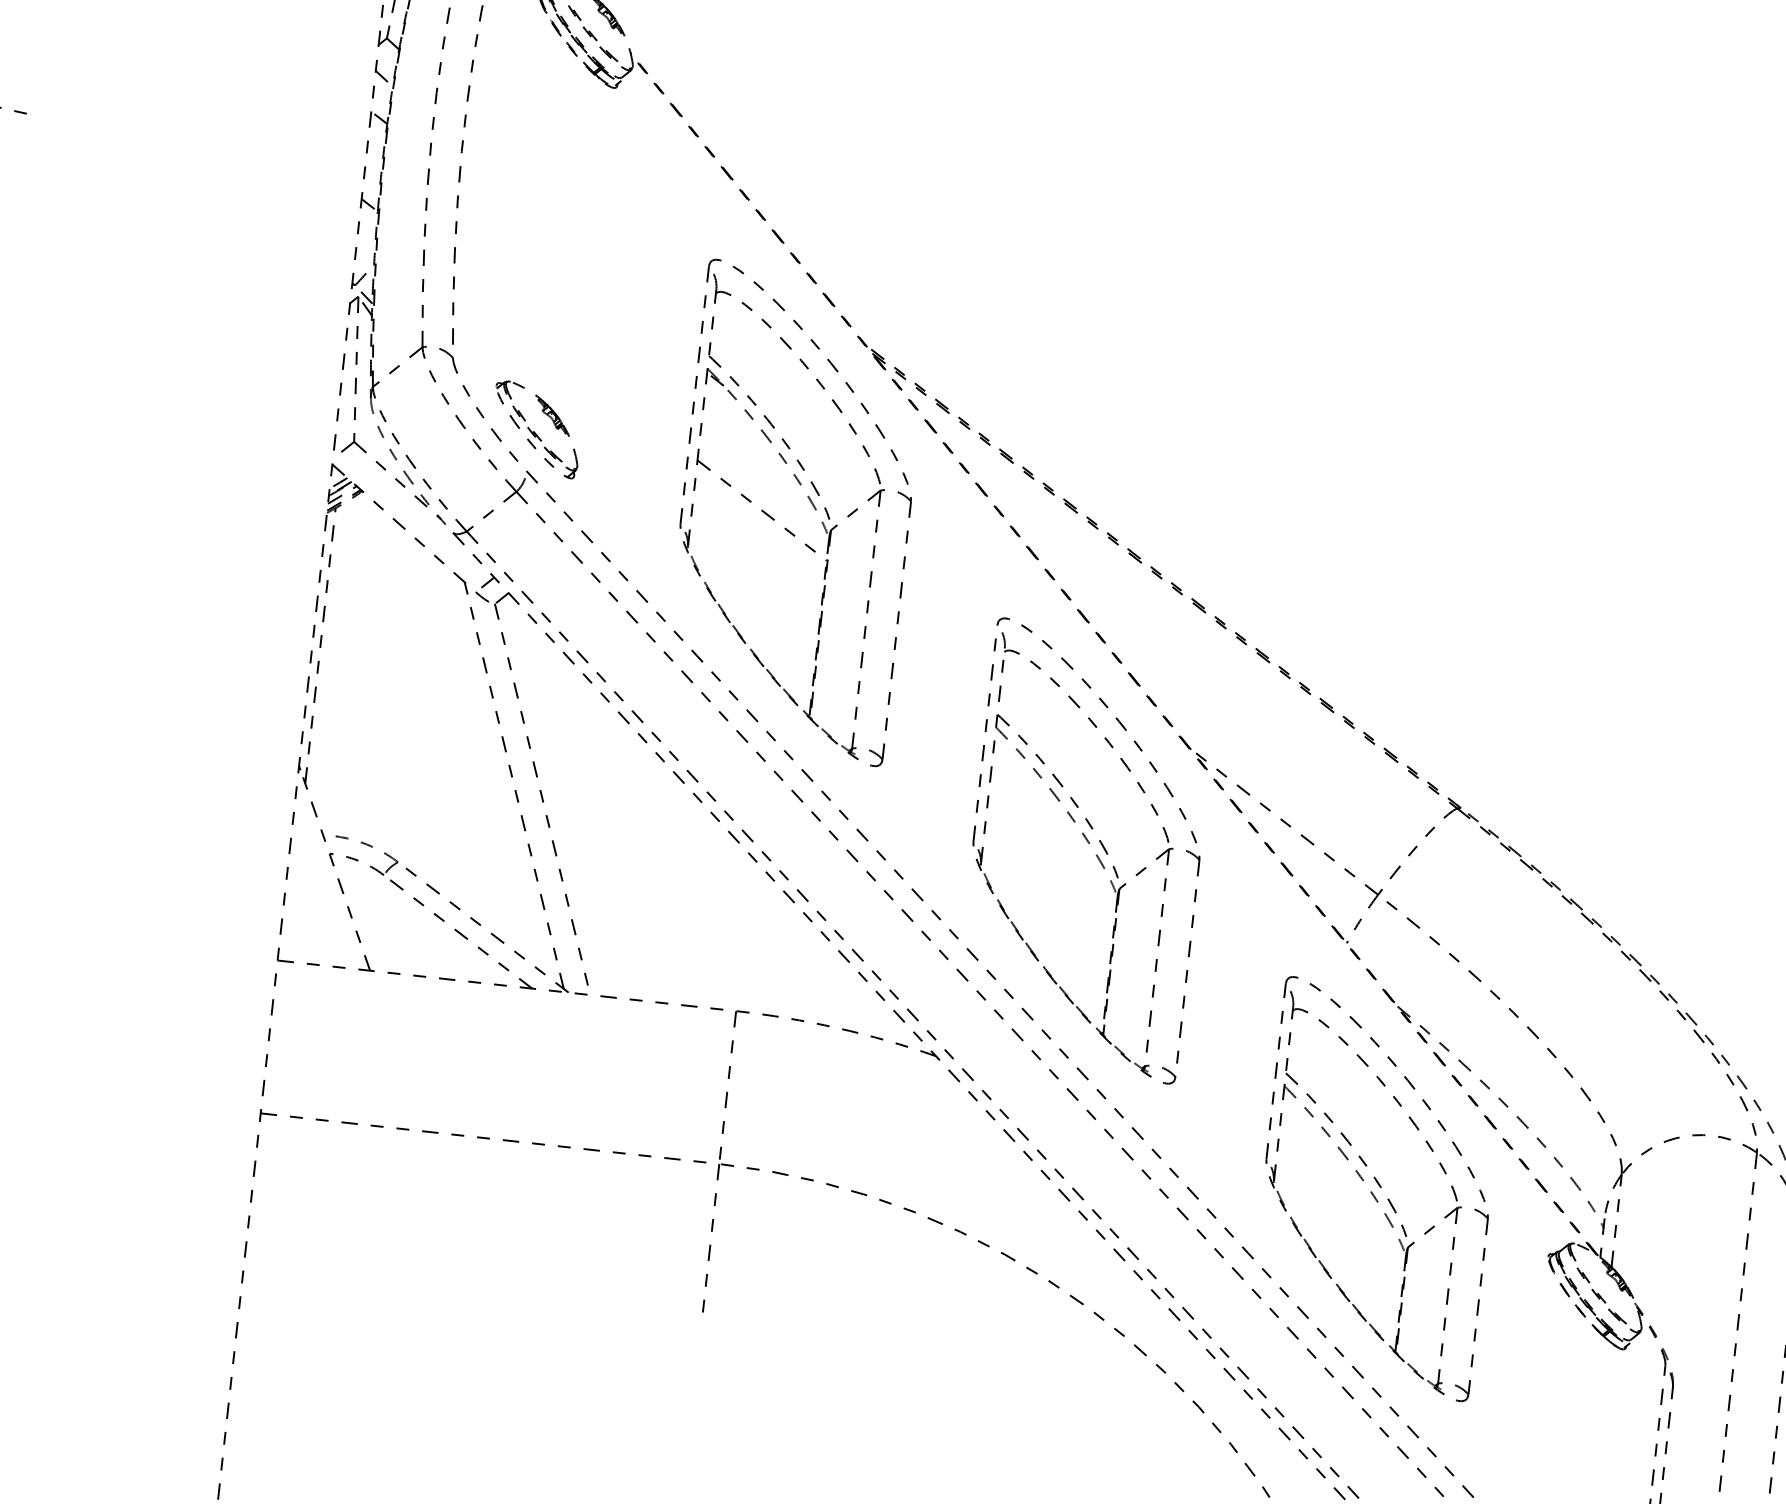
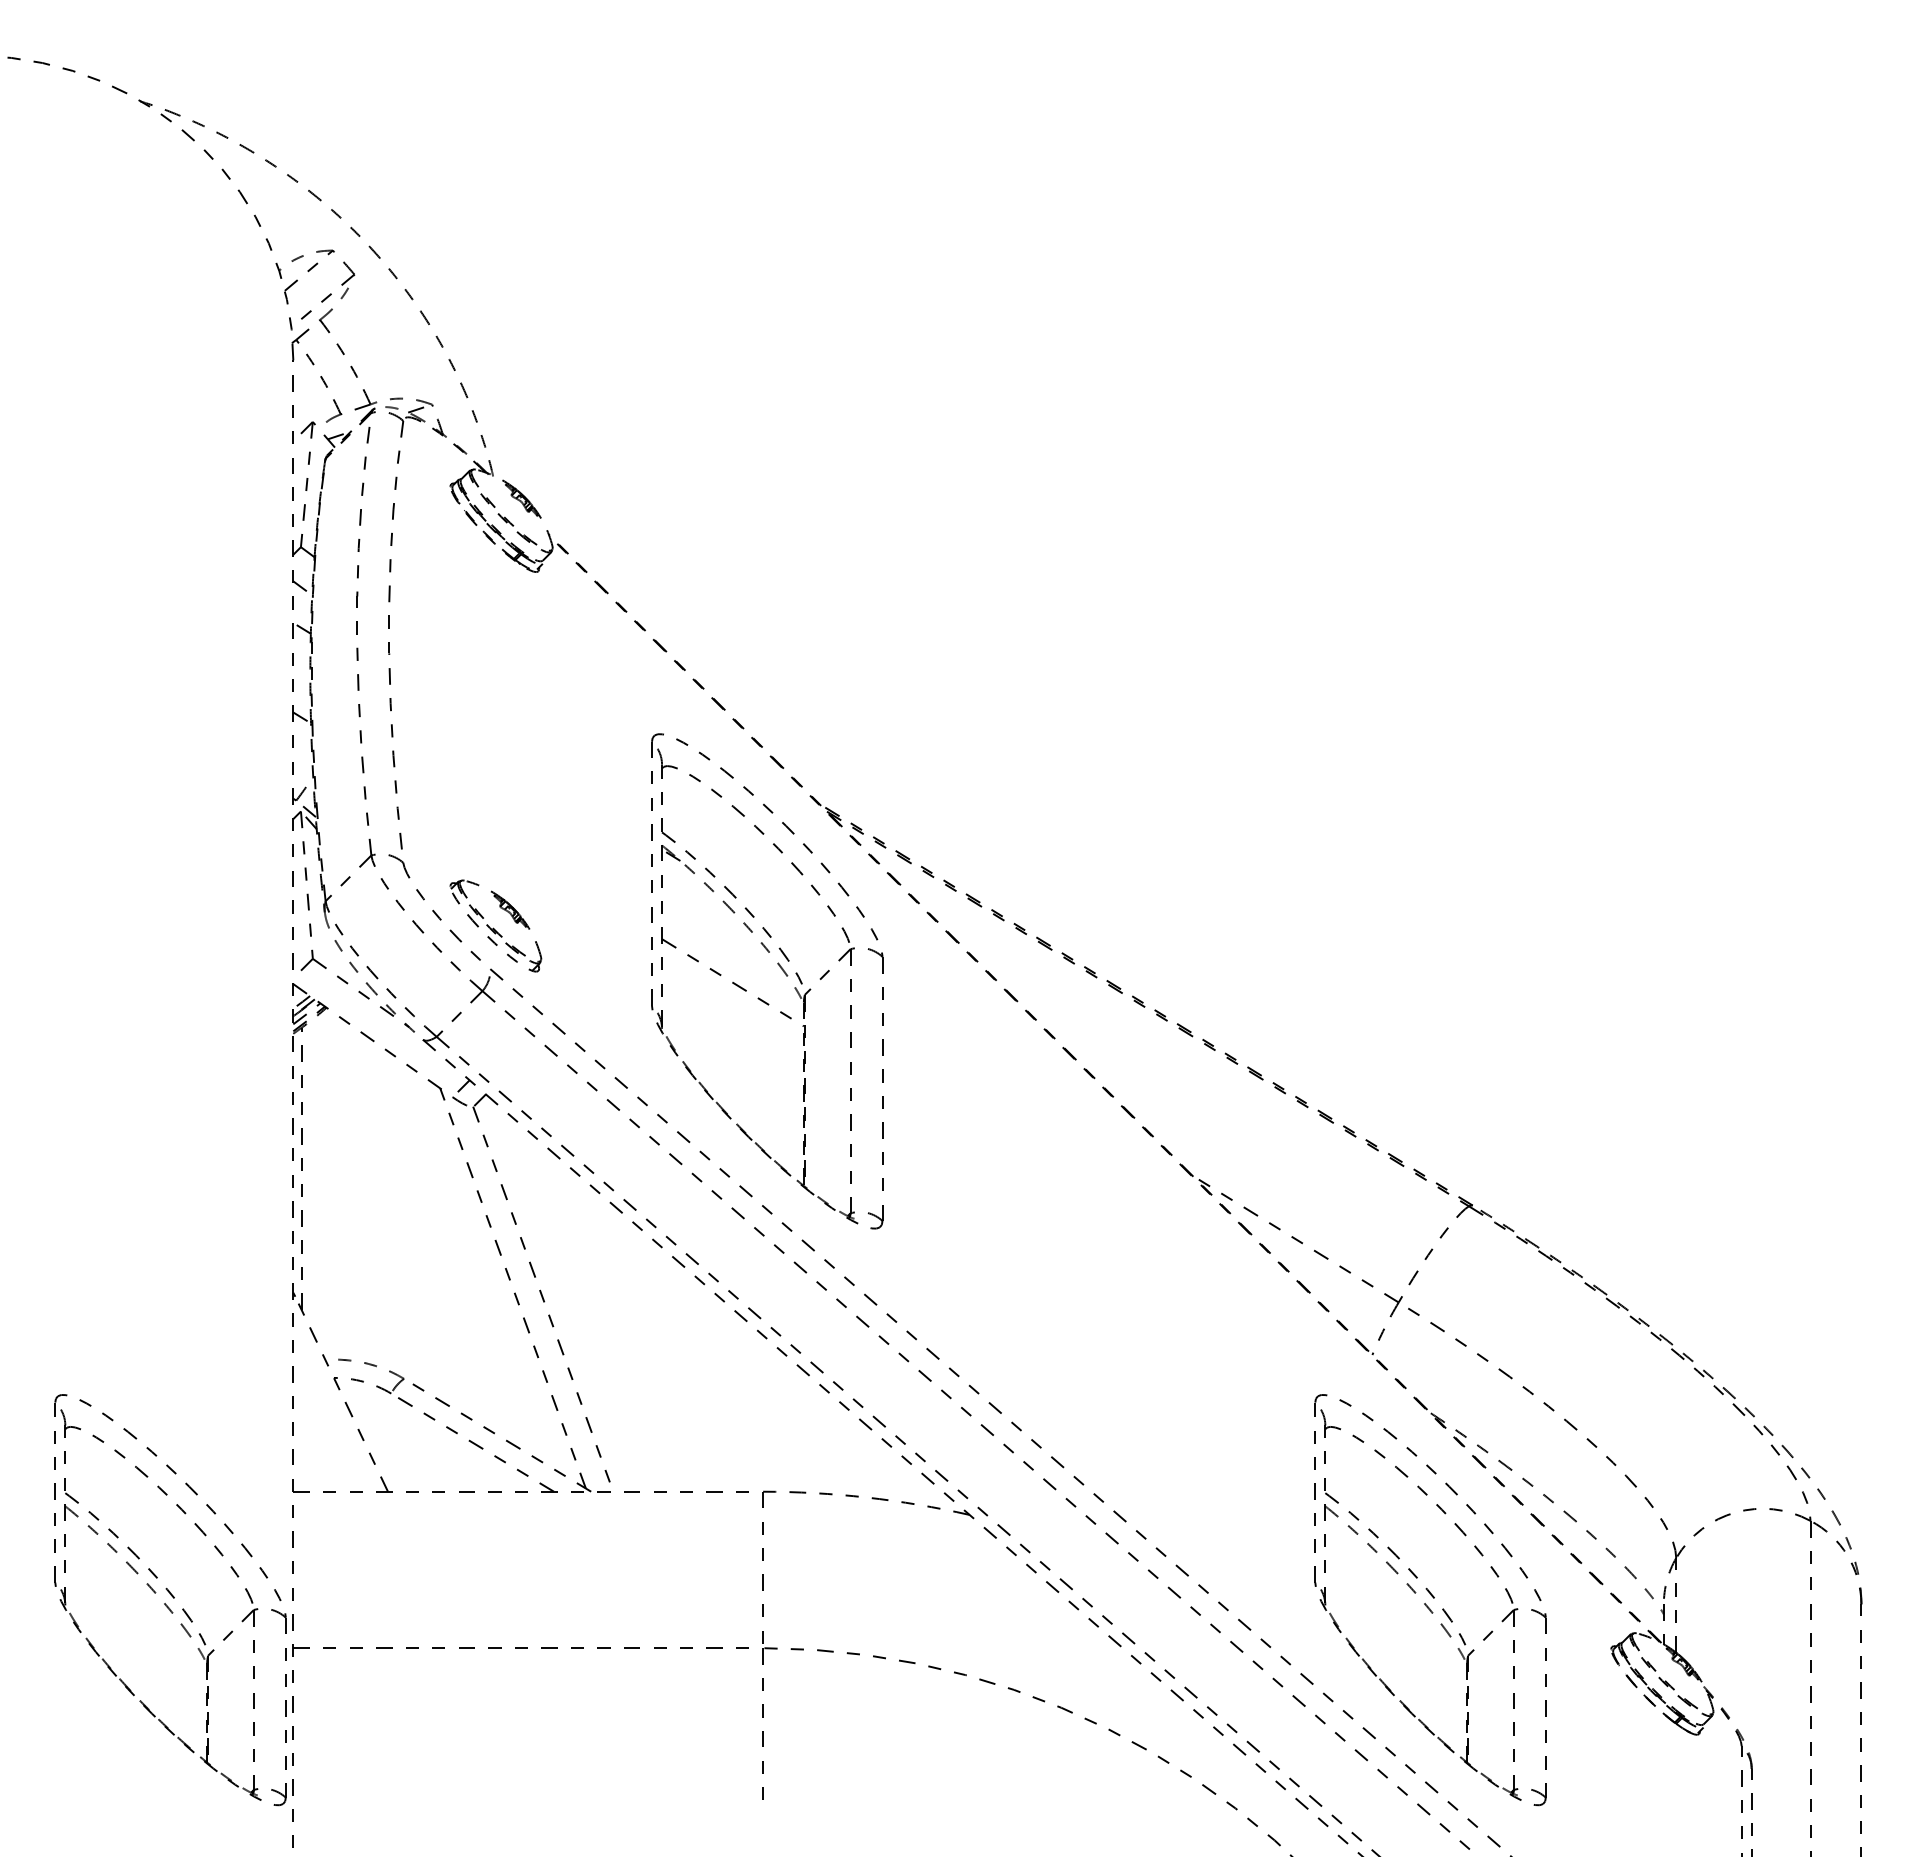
part: (1088, 844) -> (1100, 1283), removed
part: (145, 1053) -> (170, 1600), added

